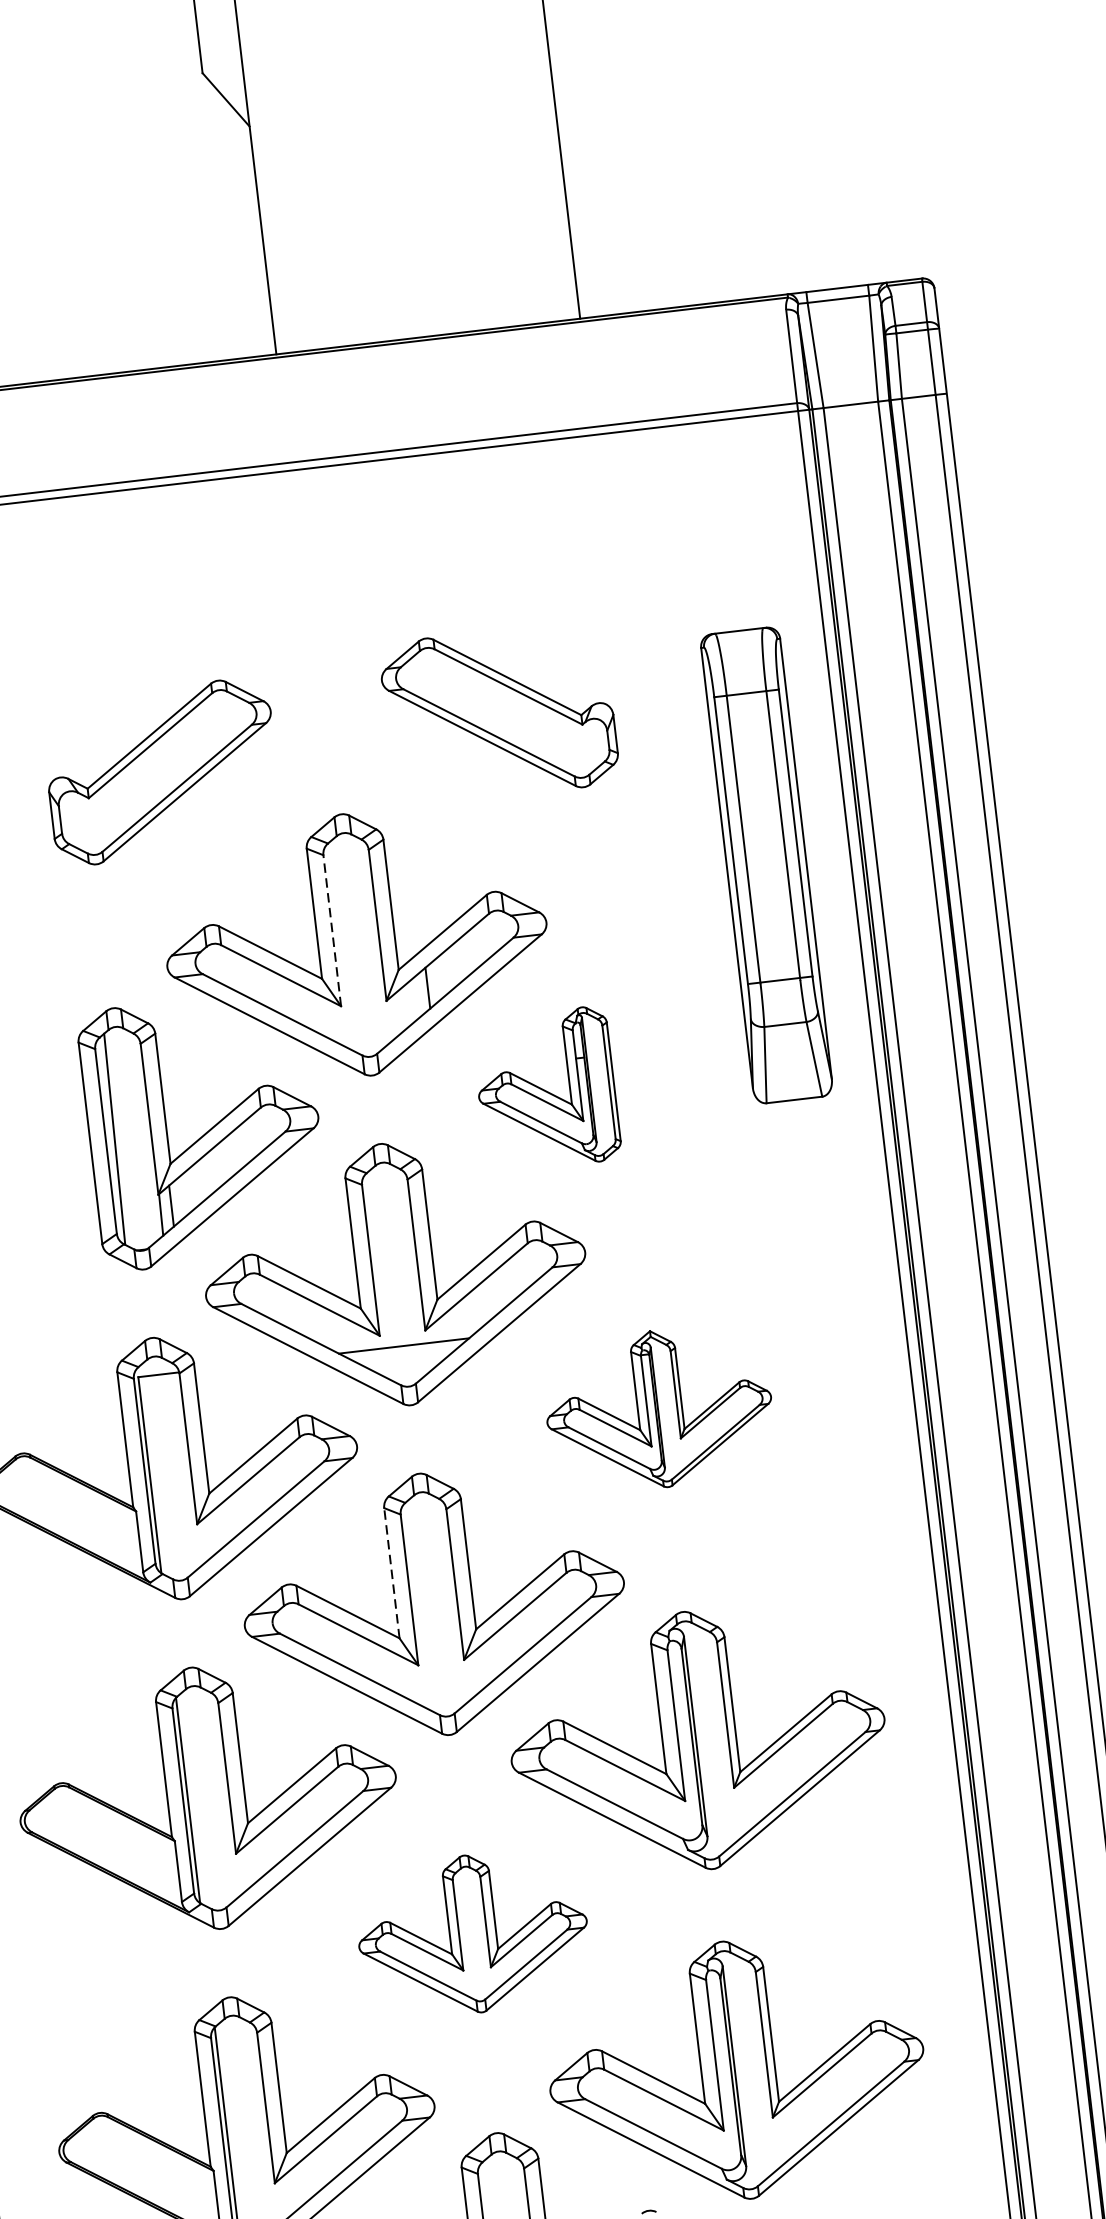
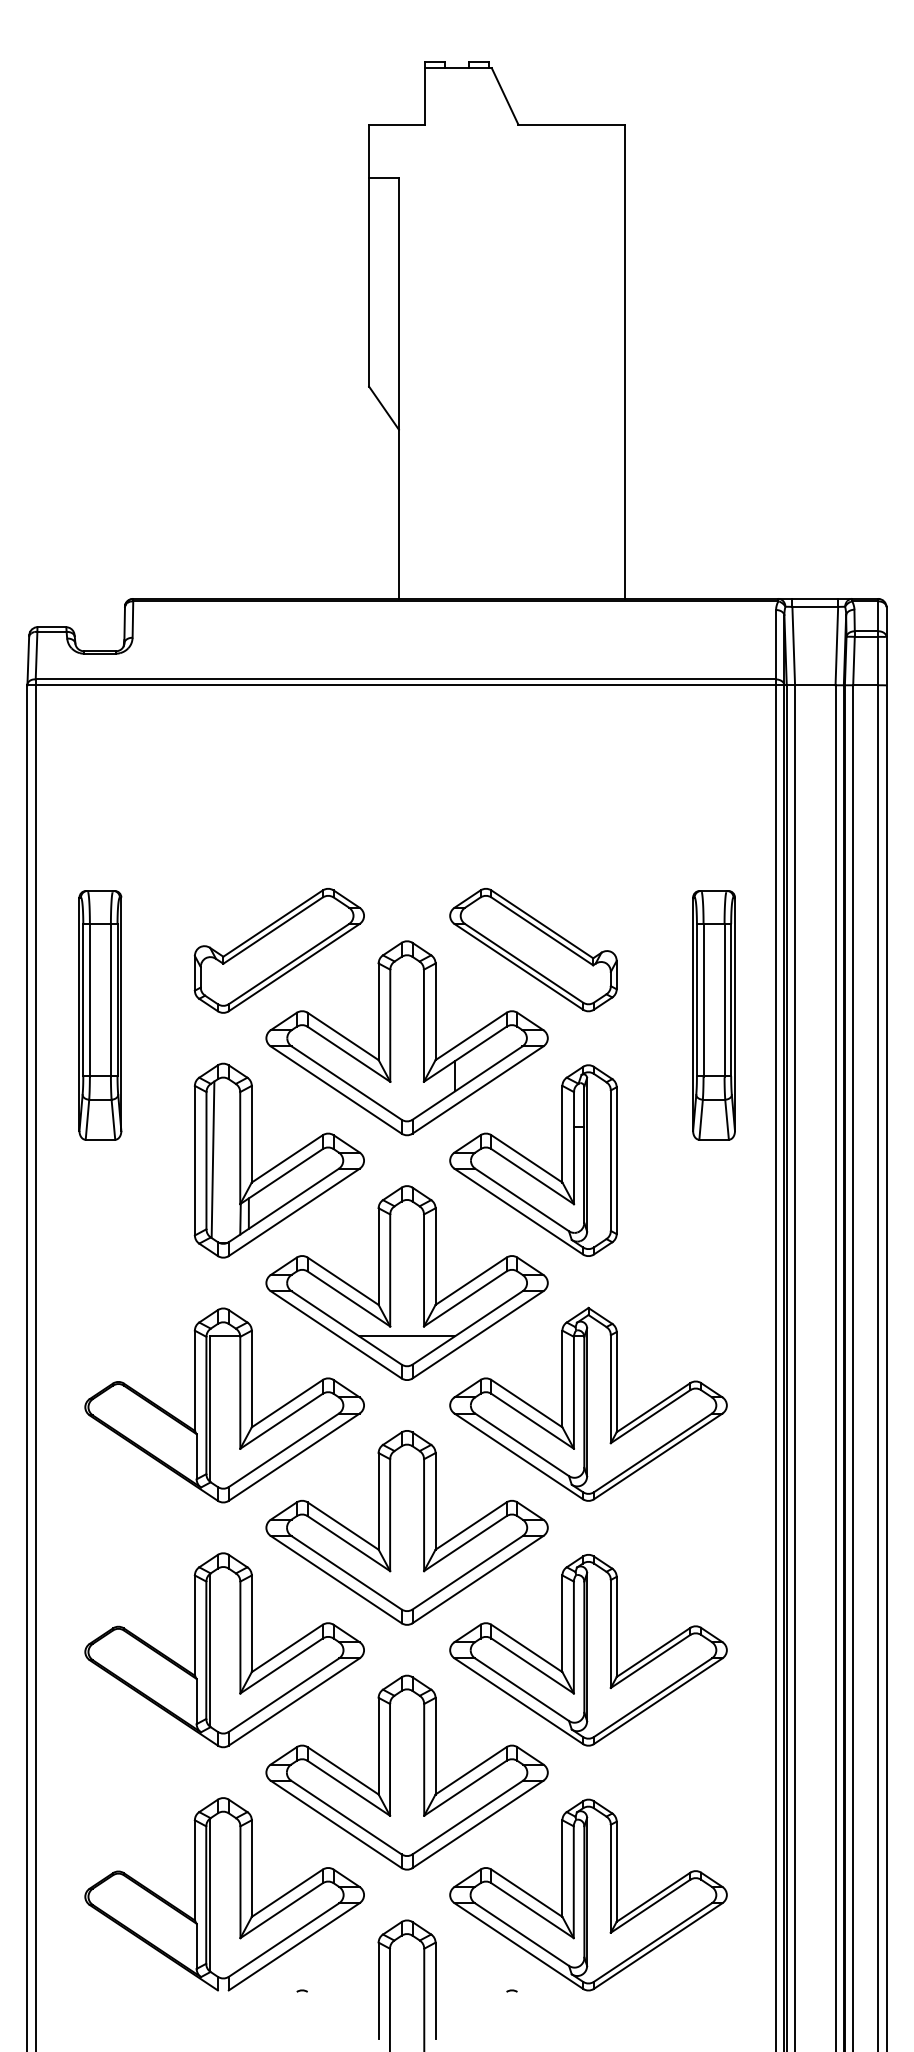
part: (499, 714) -> (533, 950), moved
part: (160, 771) -> (278, 950), moved
part: (765, 865) -> (713, 1015), size x0.71
line: (332, 930) -> (390, 1025), dashed -> solid
part: (546, 1089) -> (533, 1160), size x1.67
part: (659, 1408) -> (588, 1403), size x1.67
line: (391, 1572) -> (378, 1500), dashed -> solid
part: (472, 1933) -> (406, 1772), size x1.67

